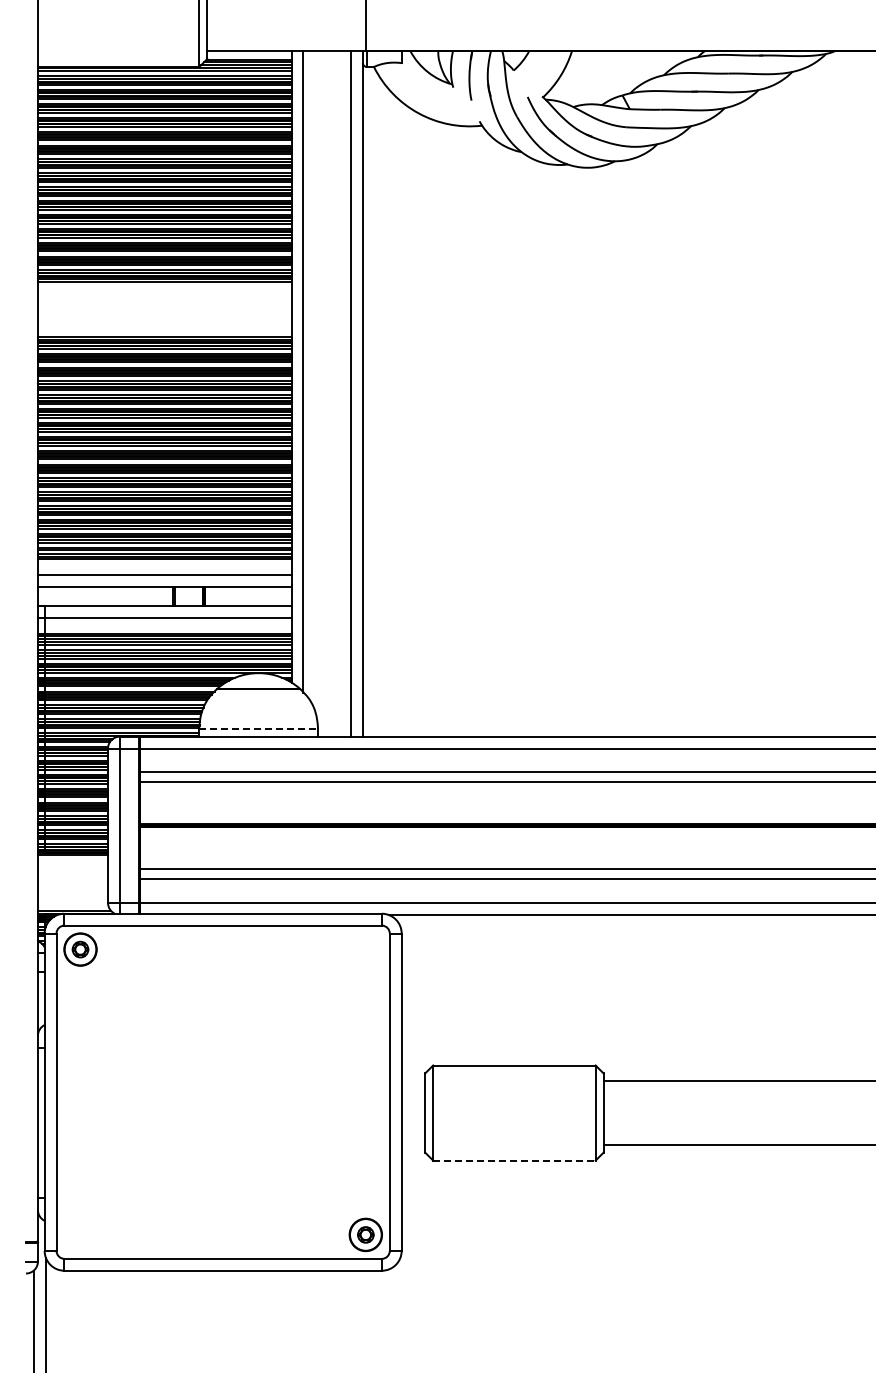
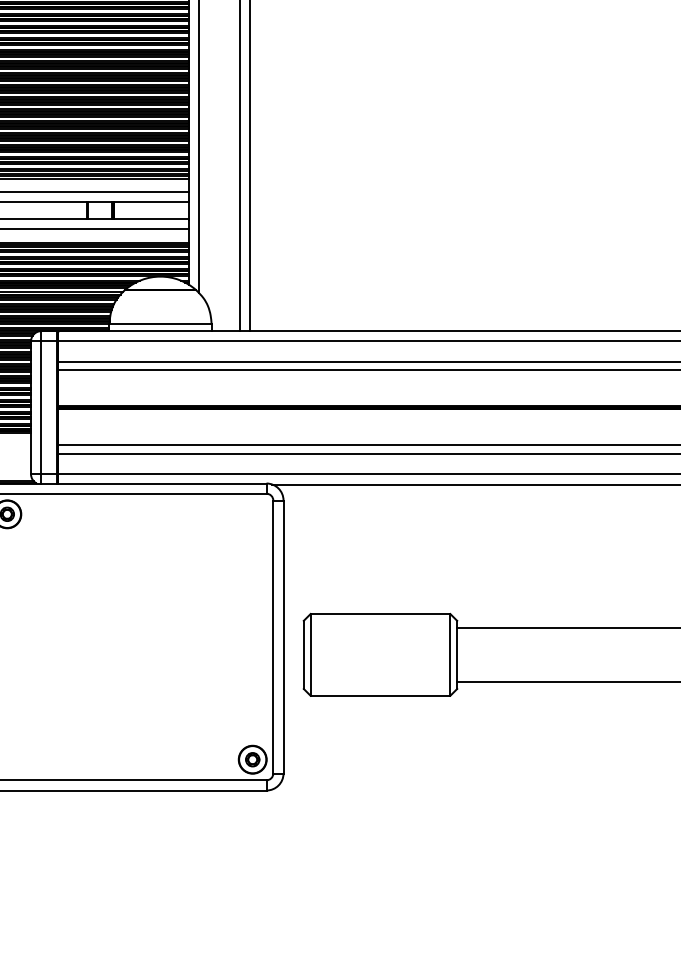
line: (259, 728) -> (161, 324), dashed -> solid
line: (514, 1160) -> (380, 695), dashed -> solid

